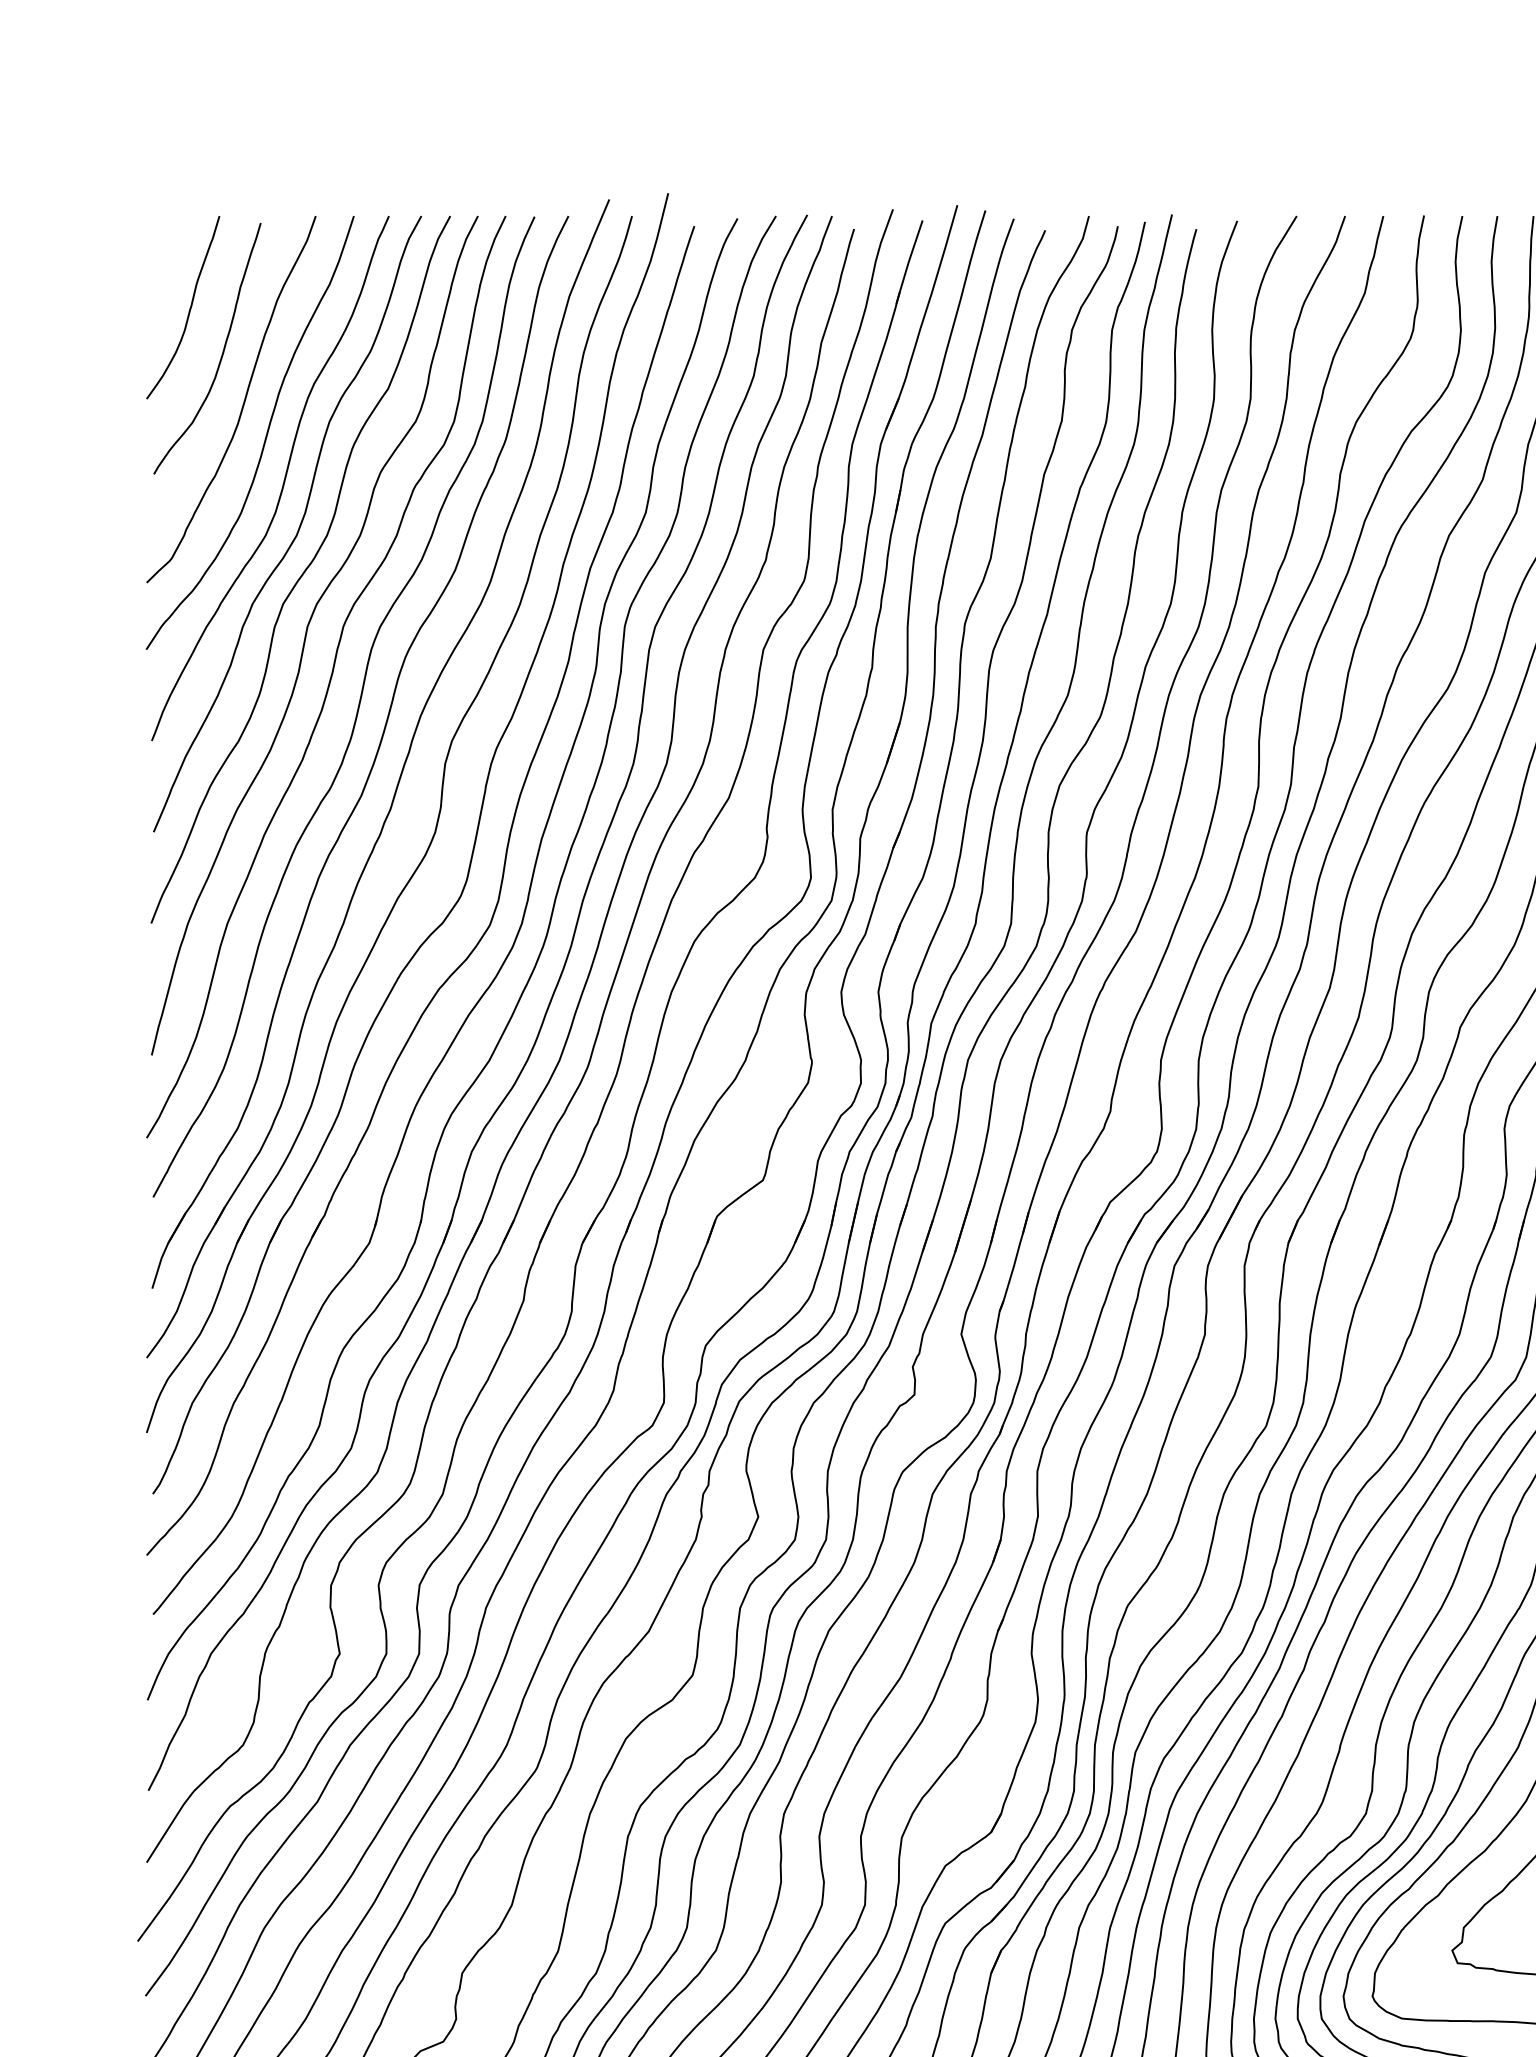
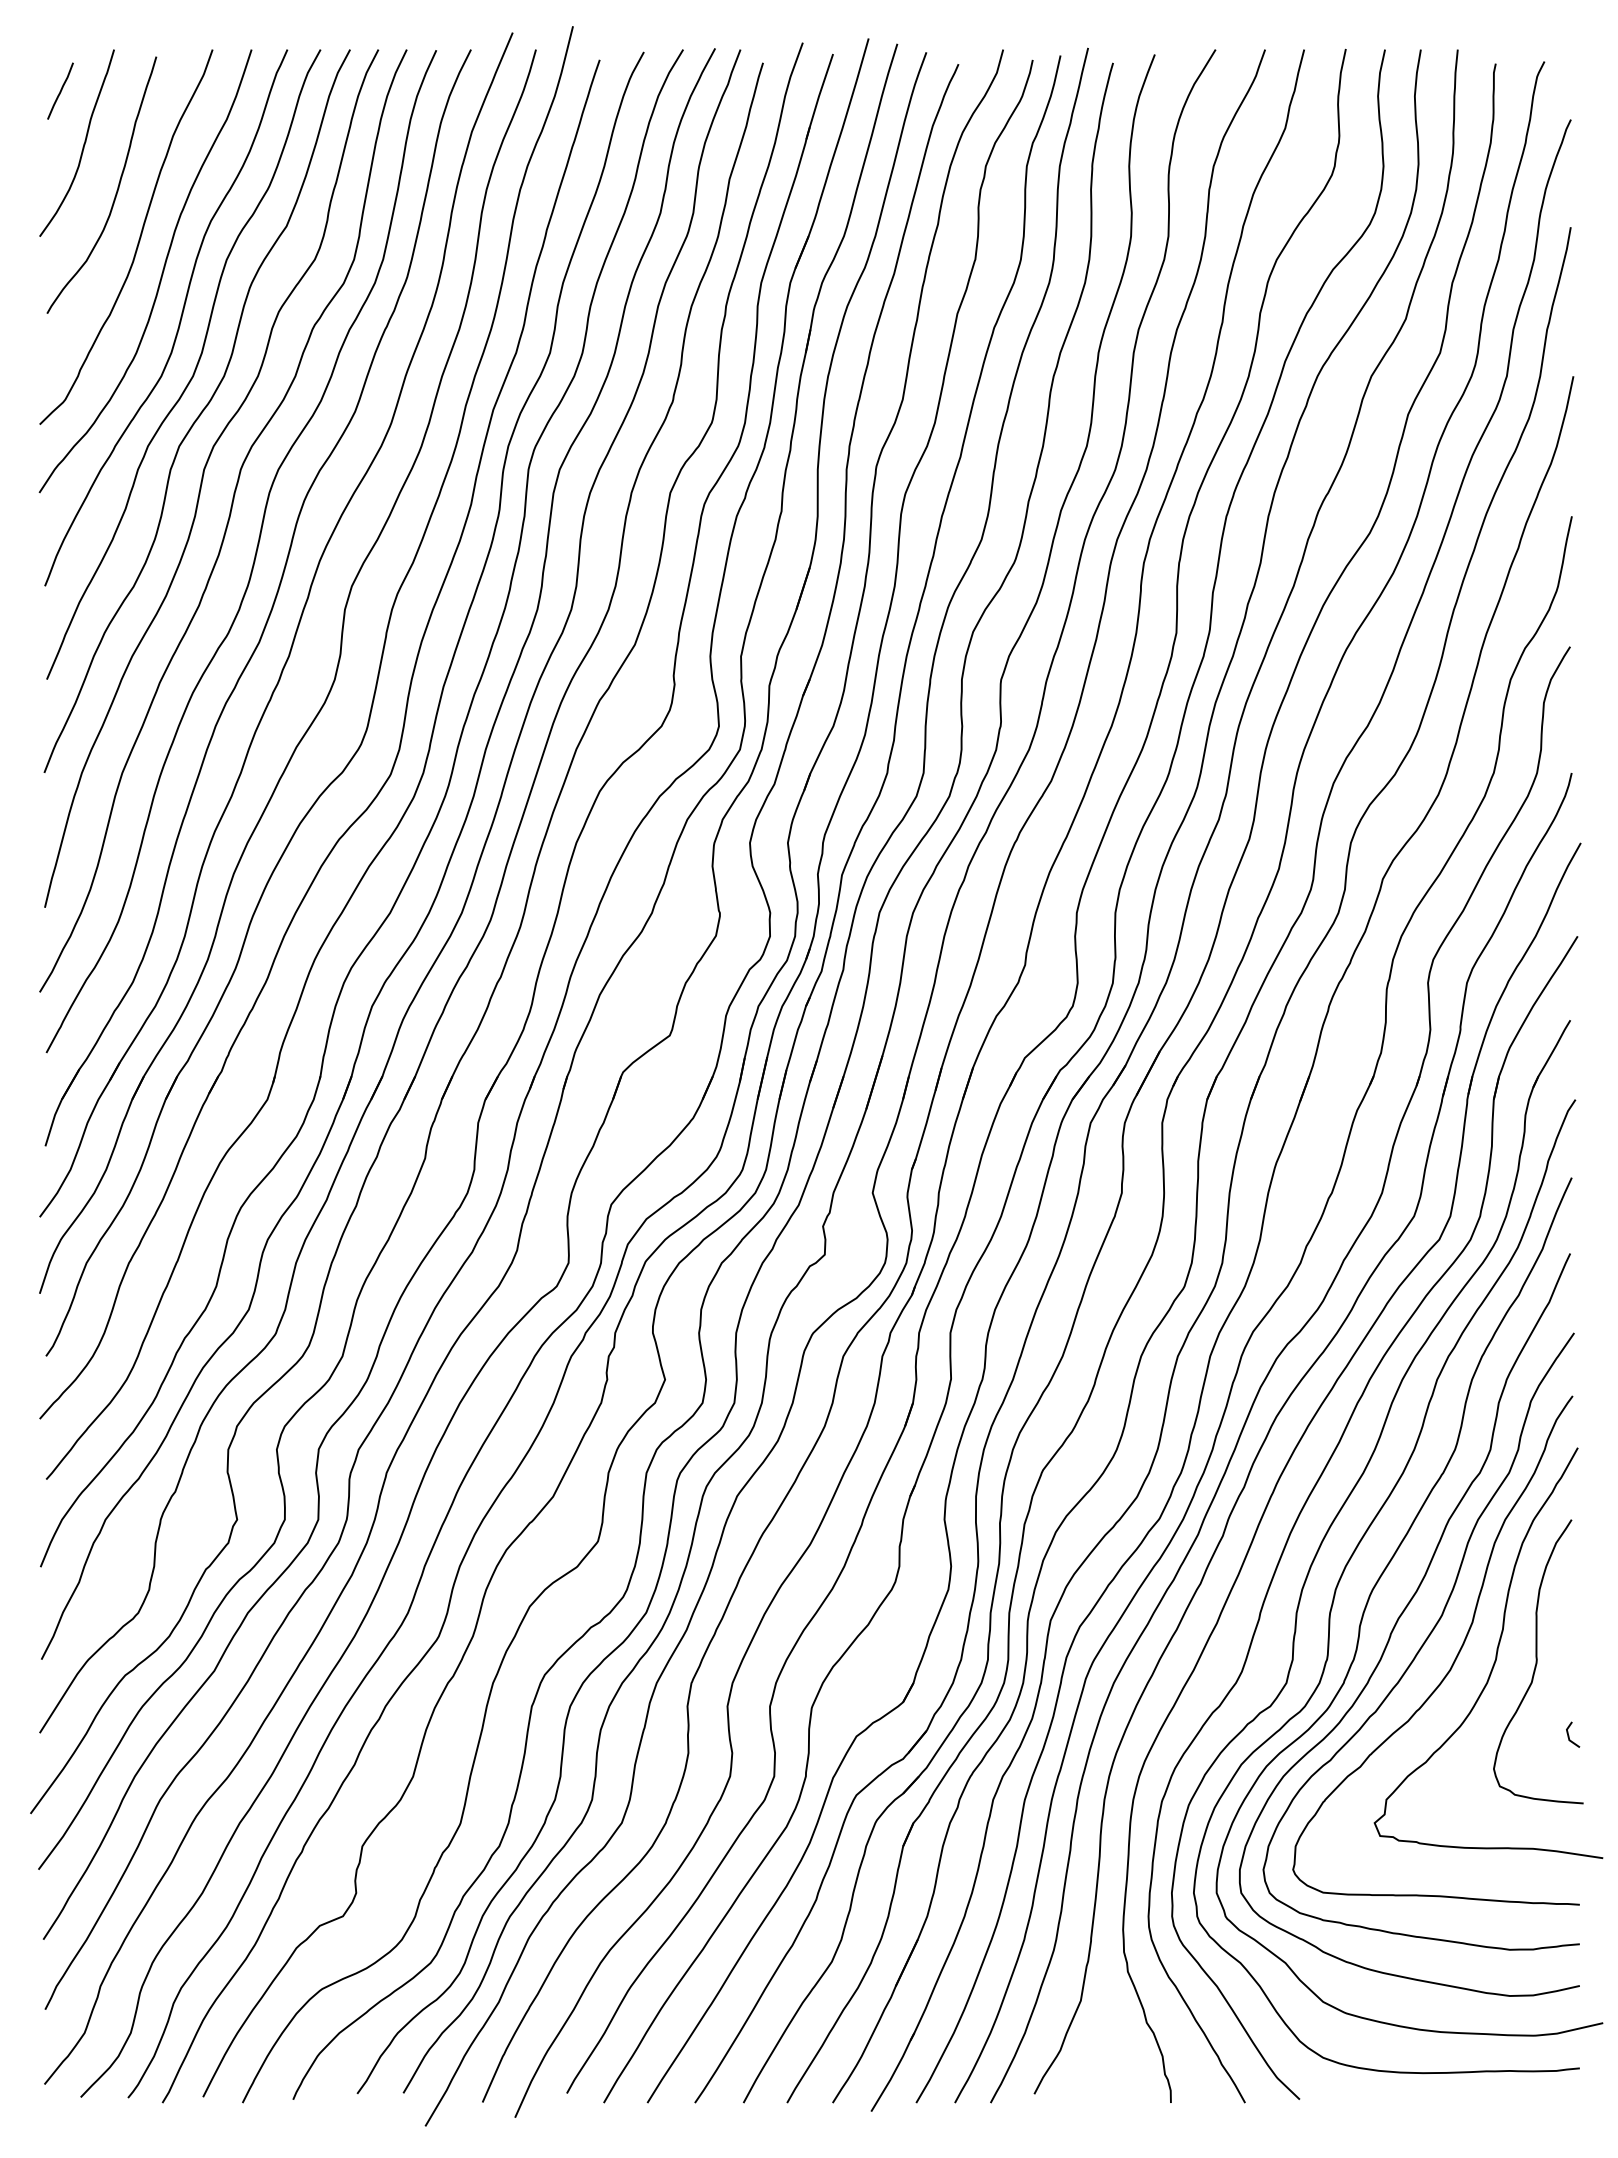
line: (167, 256) -> (60, 90), added

